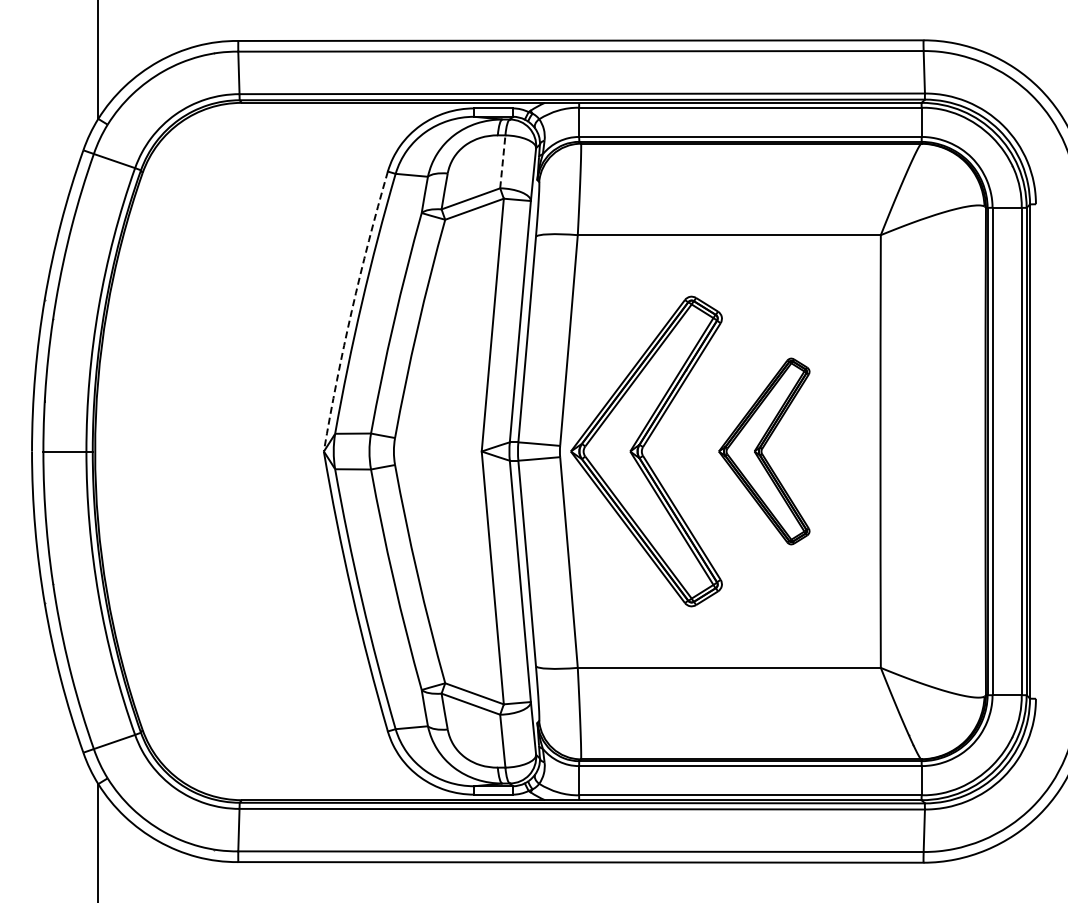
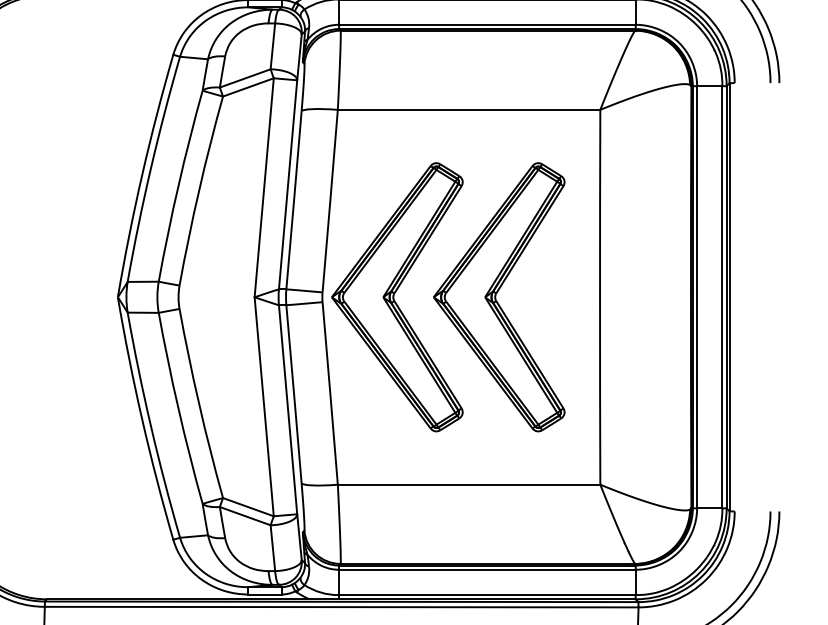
line: (502, 161) -> (272, 46), dashed -> solid
arc: (351, 310) -> (141, 175), dashed -> solid
part: (764, 451) -> (499, 297), size x1.67

